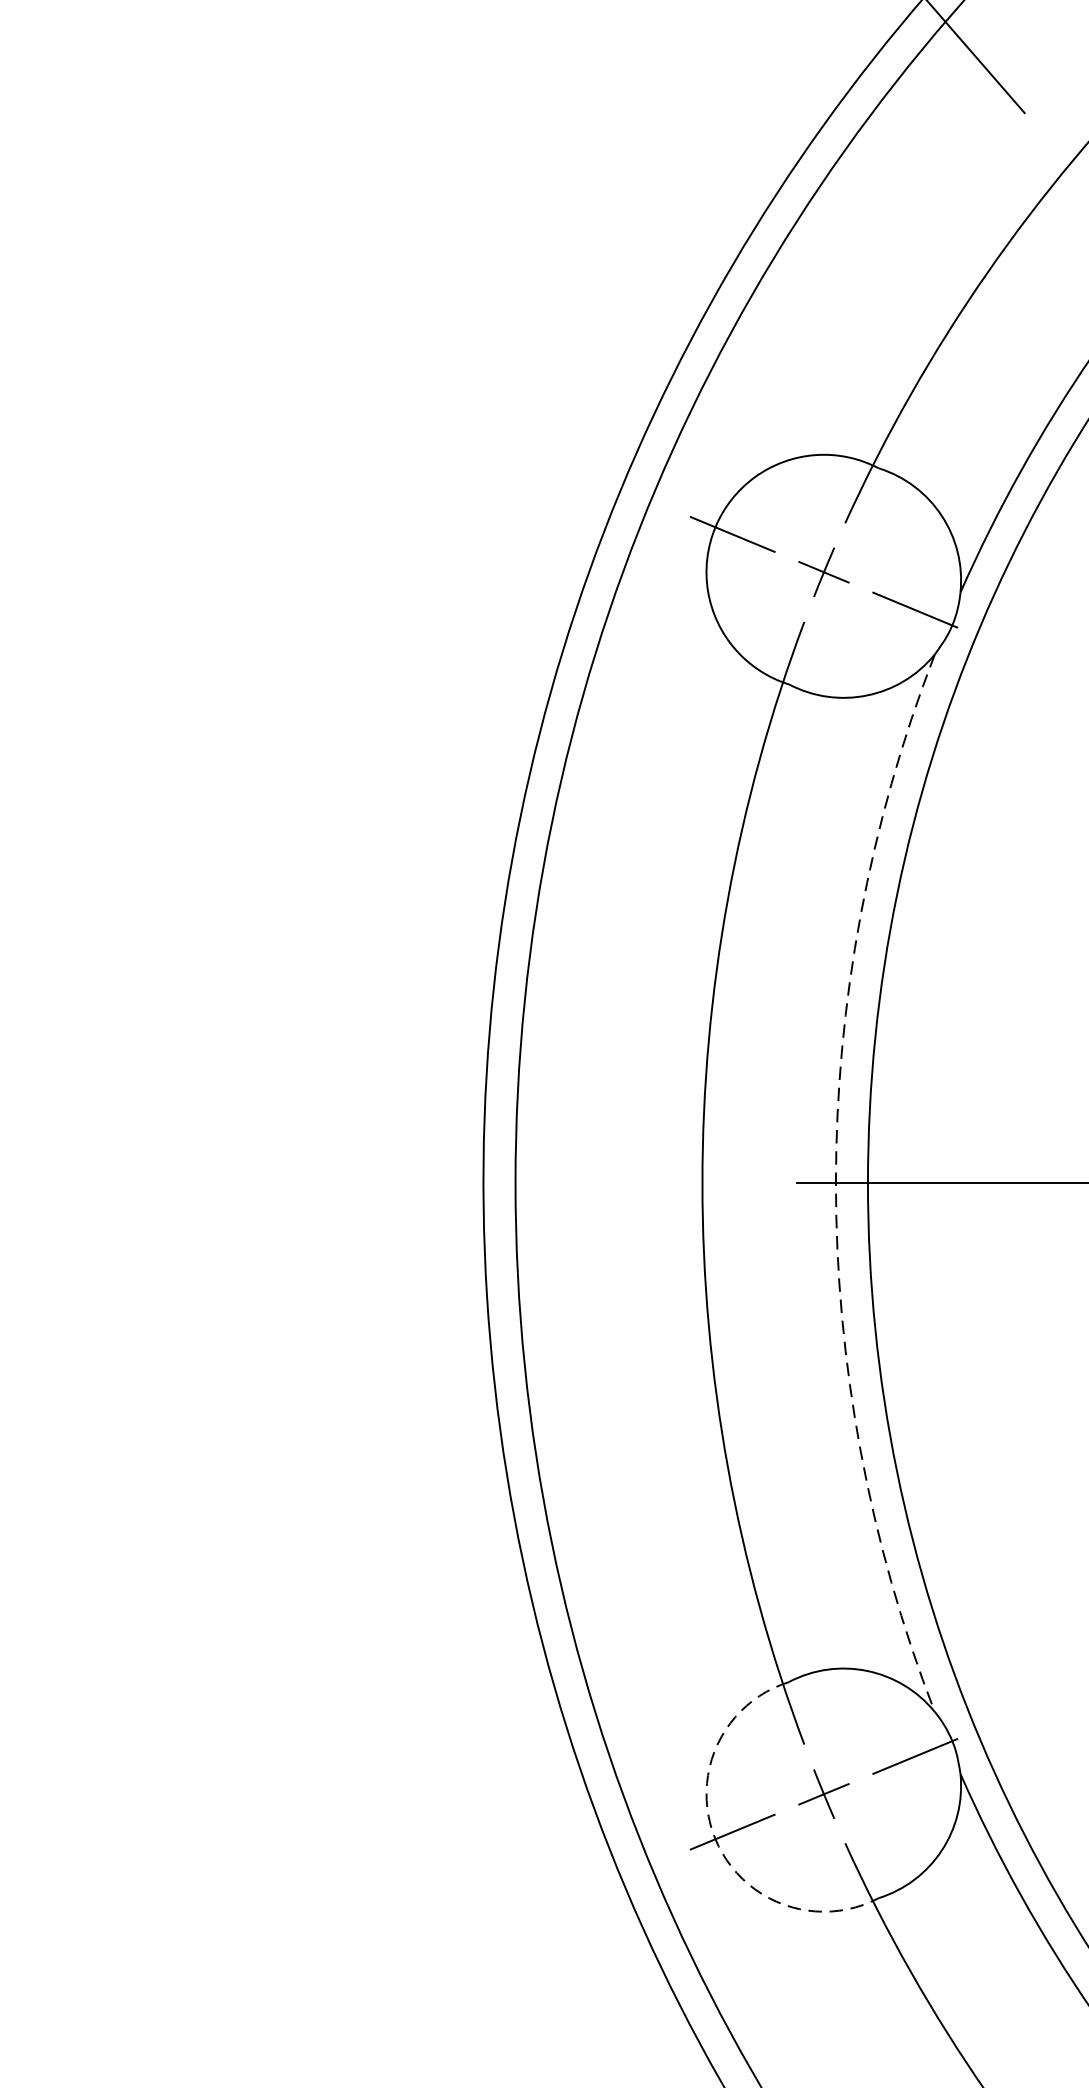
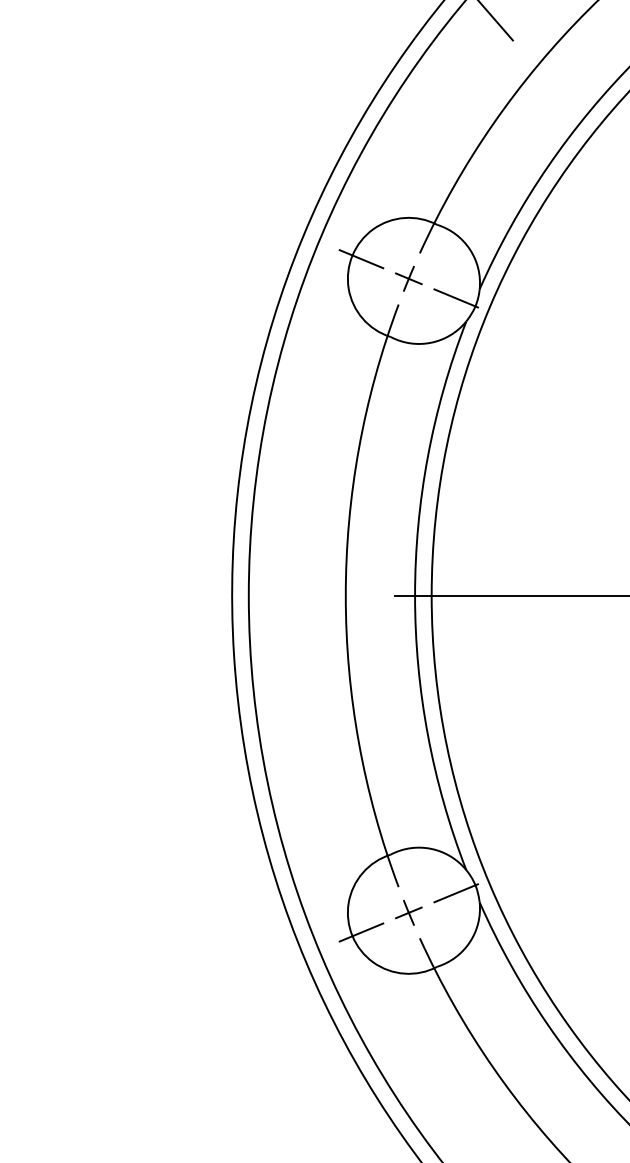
arc: (836, 1182) -> (415, 595), dashed -> solid
arc: (715, 1839) -> (352, 936), dashed -> solid

